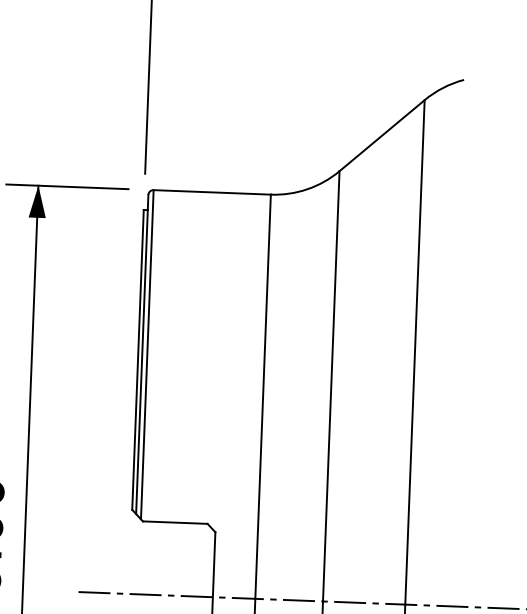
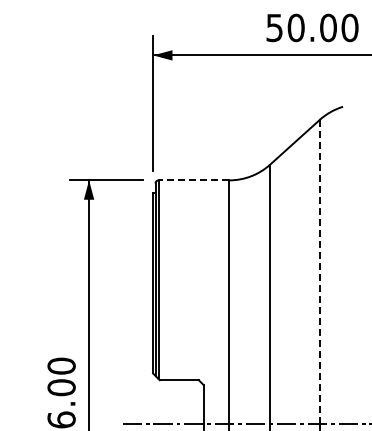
line: (211, 192) -> (193, 180), solid -> dashed
line: (414, 353) -> (319, 272), solid -> dashed

